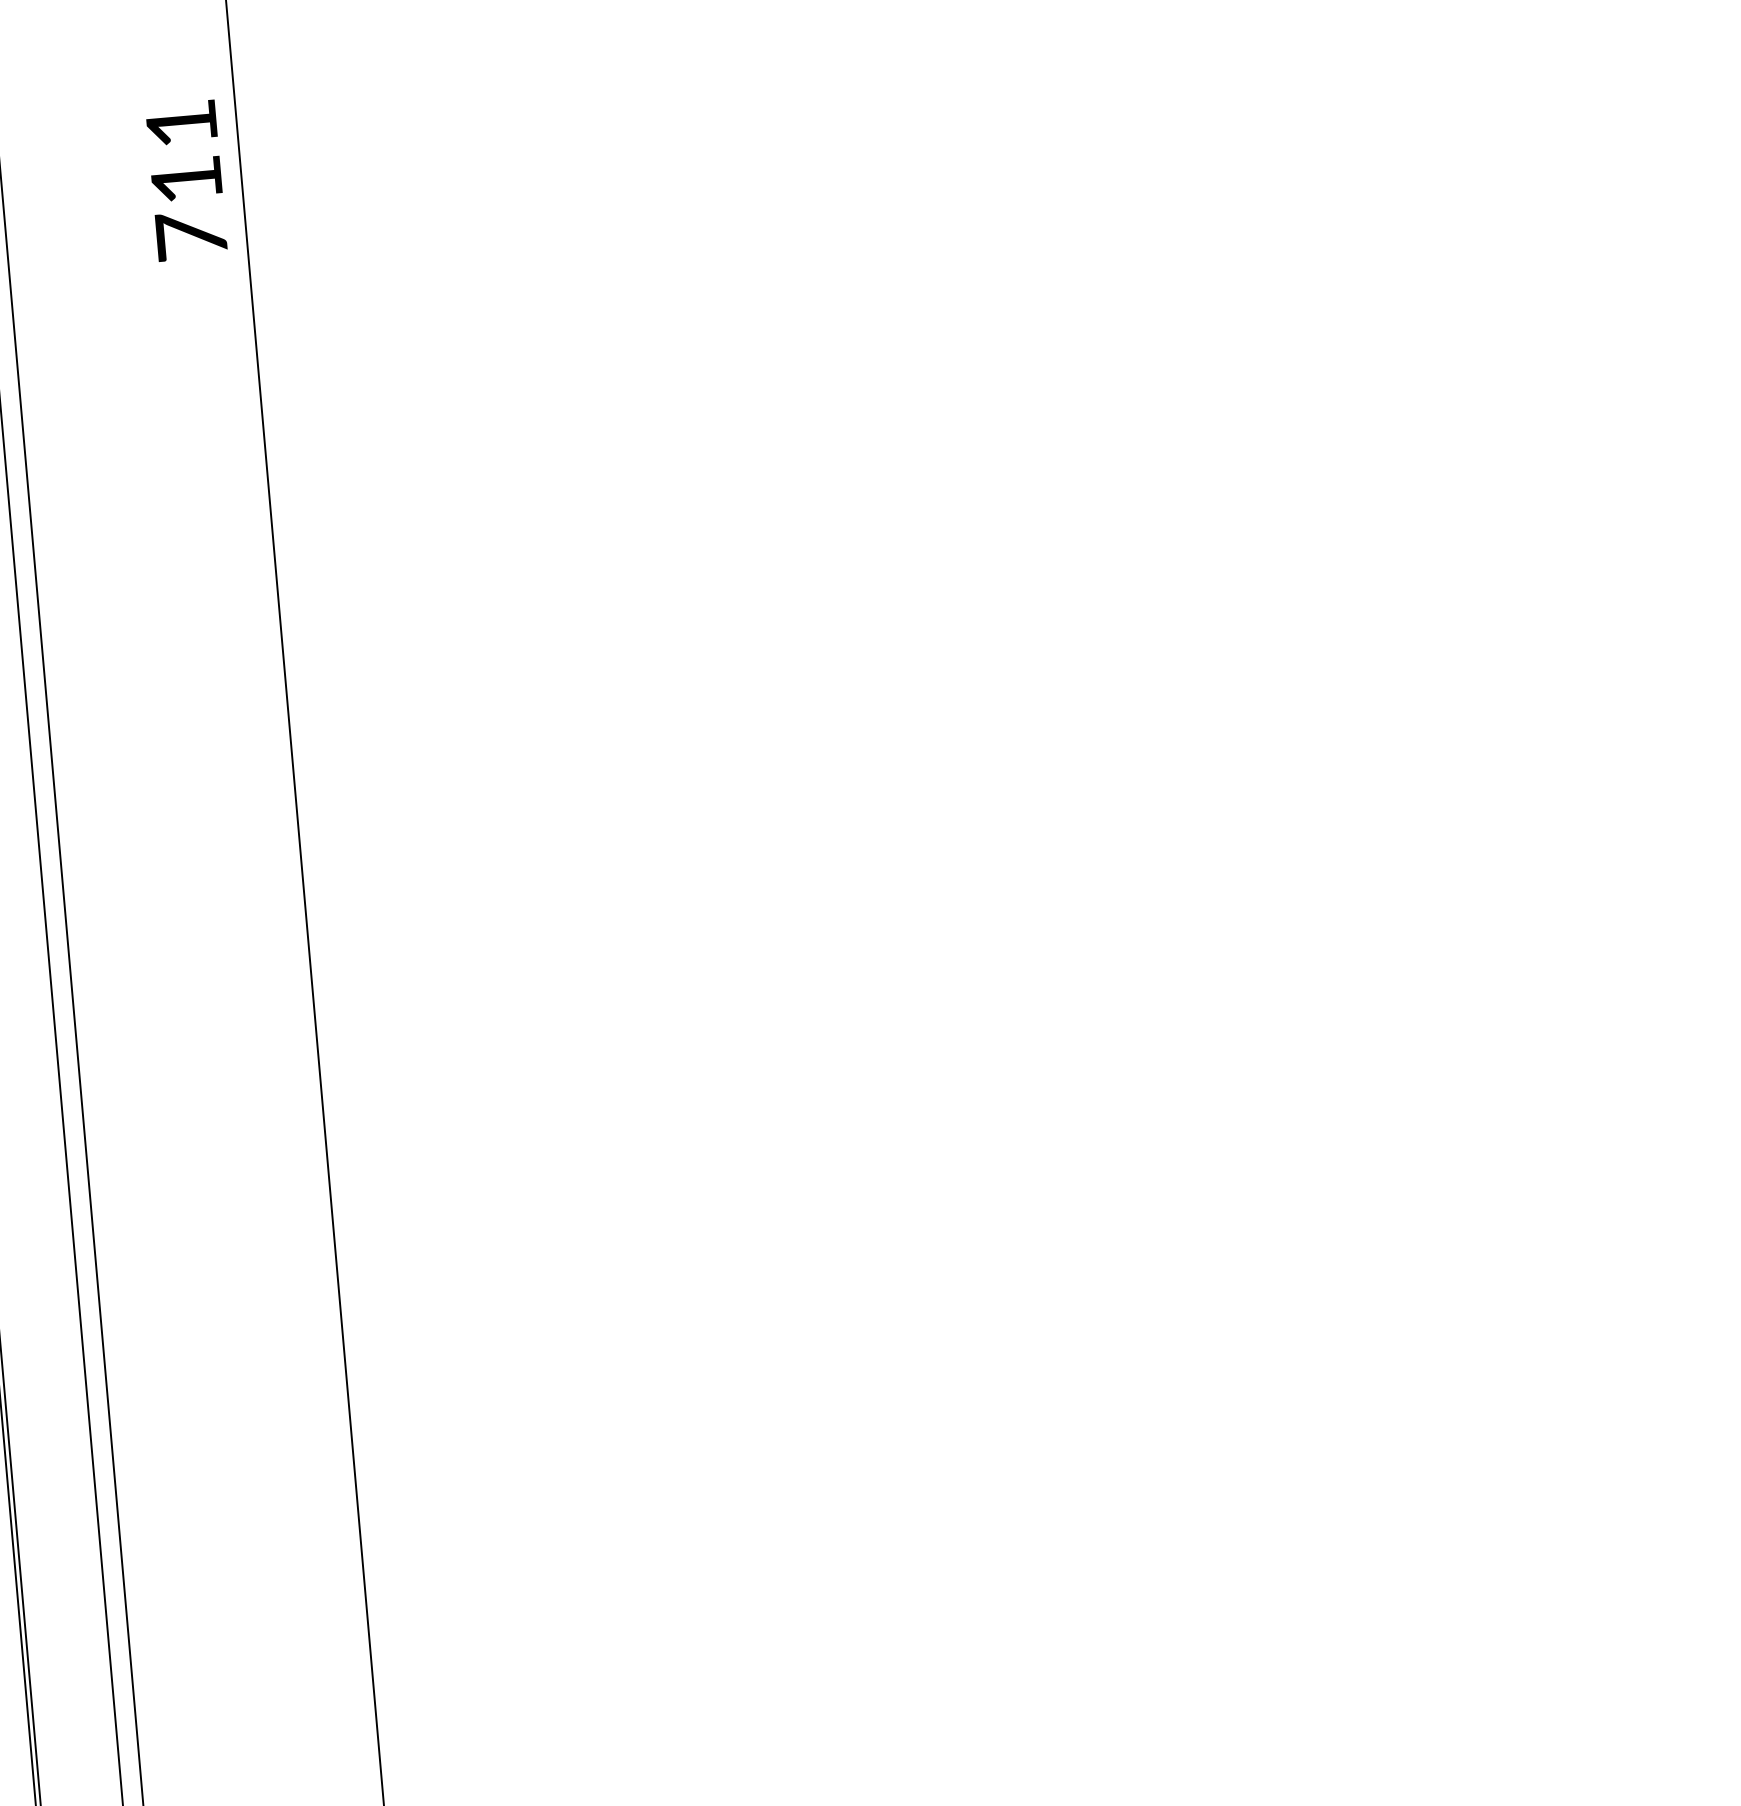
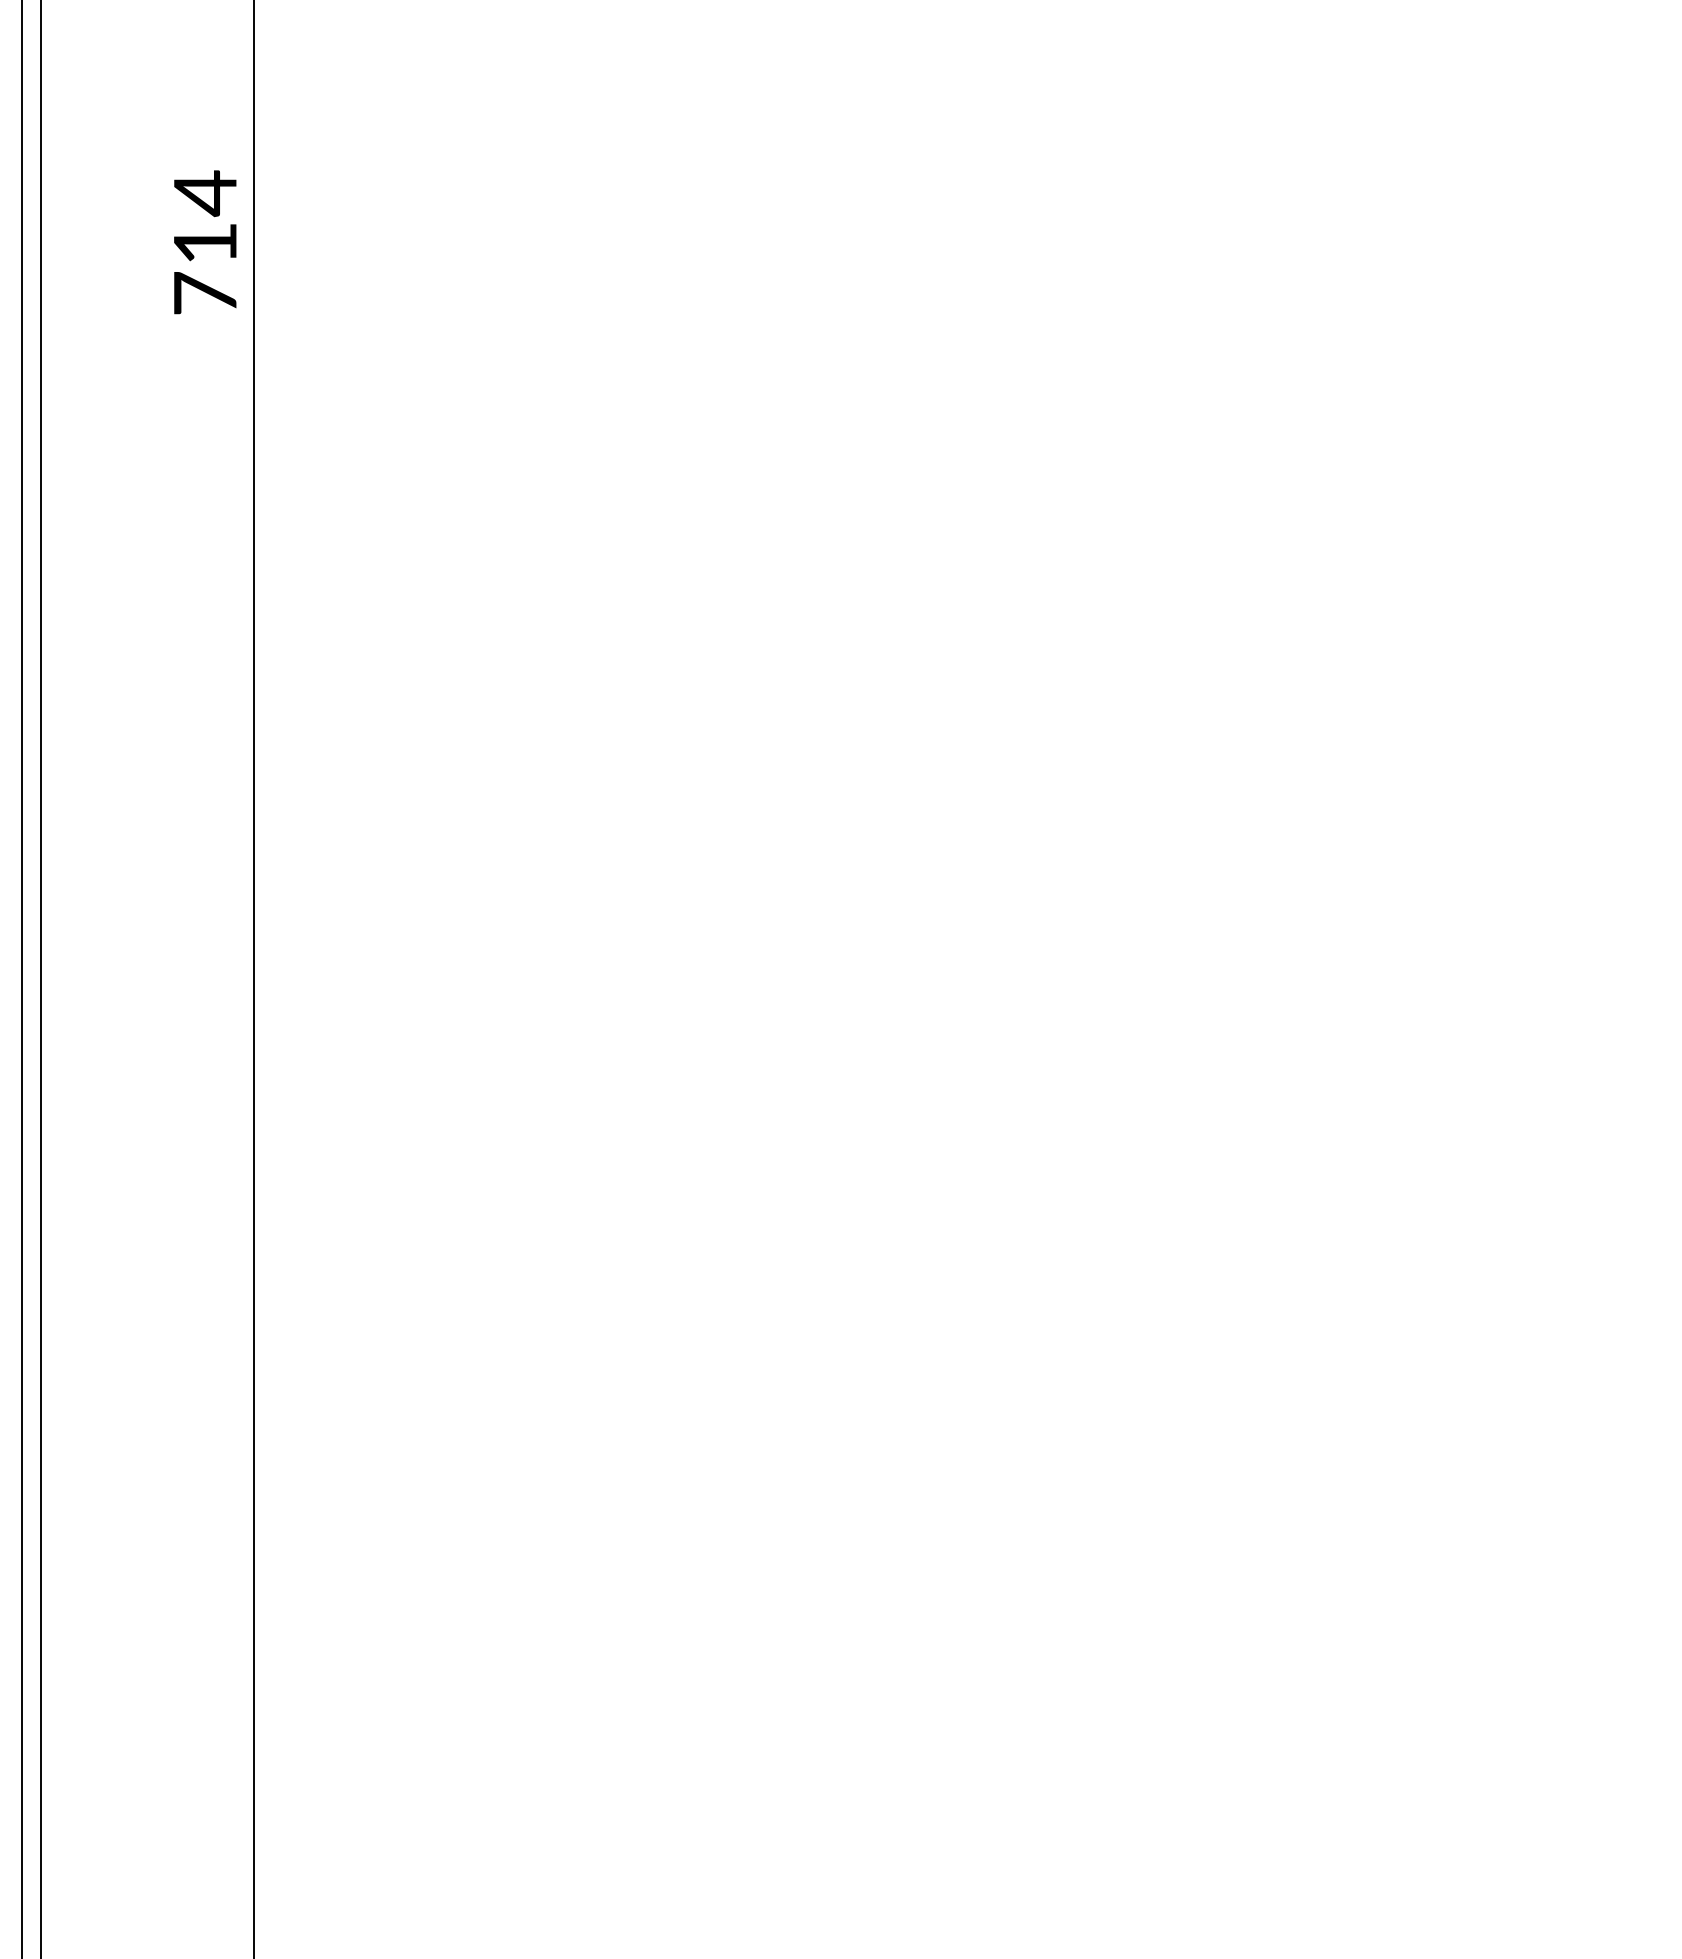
text: (181, 124) -> (205, 193), 711 -> 714

